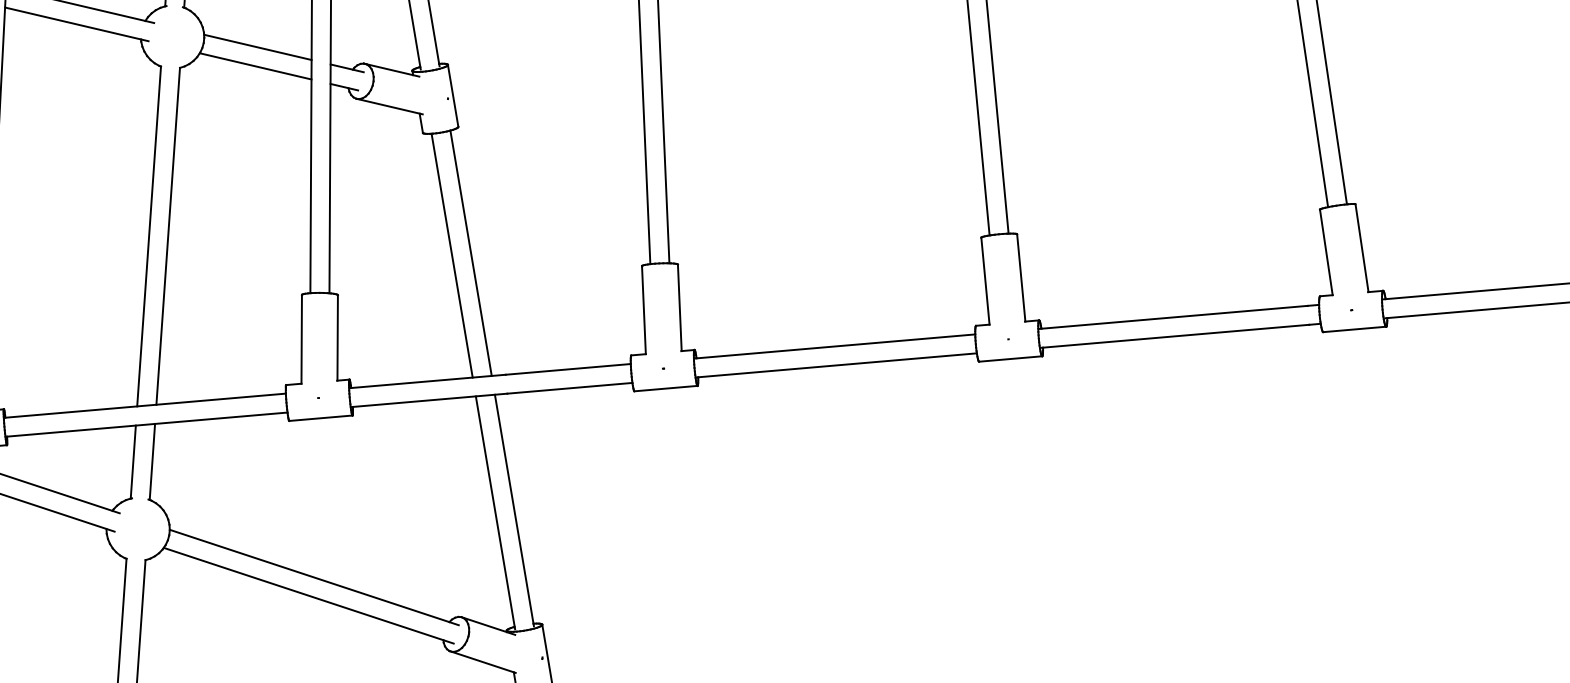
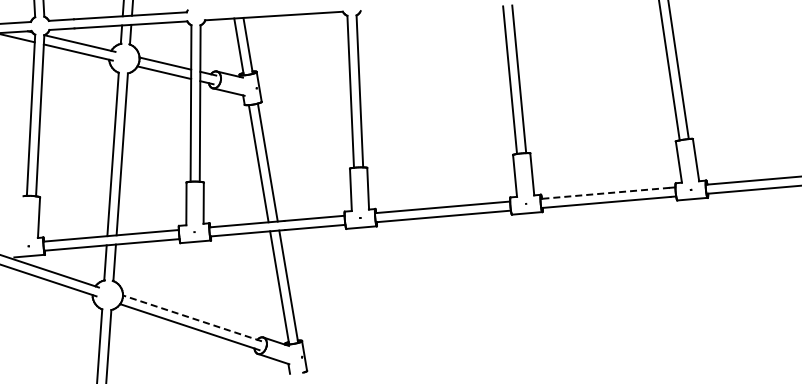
line: (1173, 317) -> (605, 193), solid -> dashed
line: (314, 577) -> (192, 318), solid -> dashed

